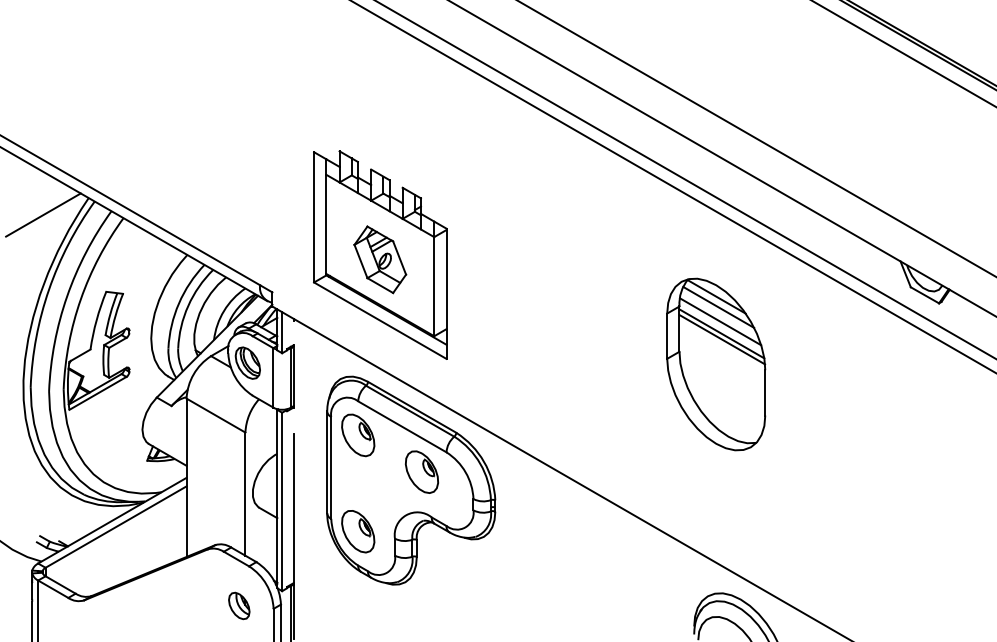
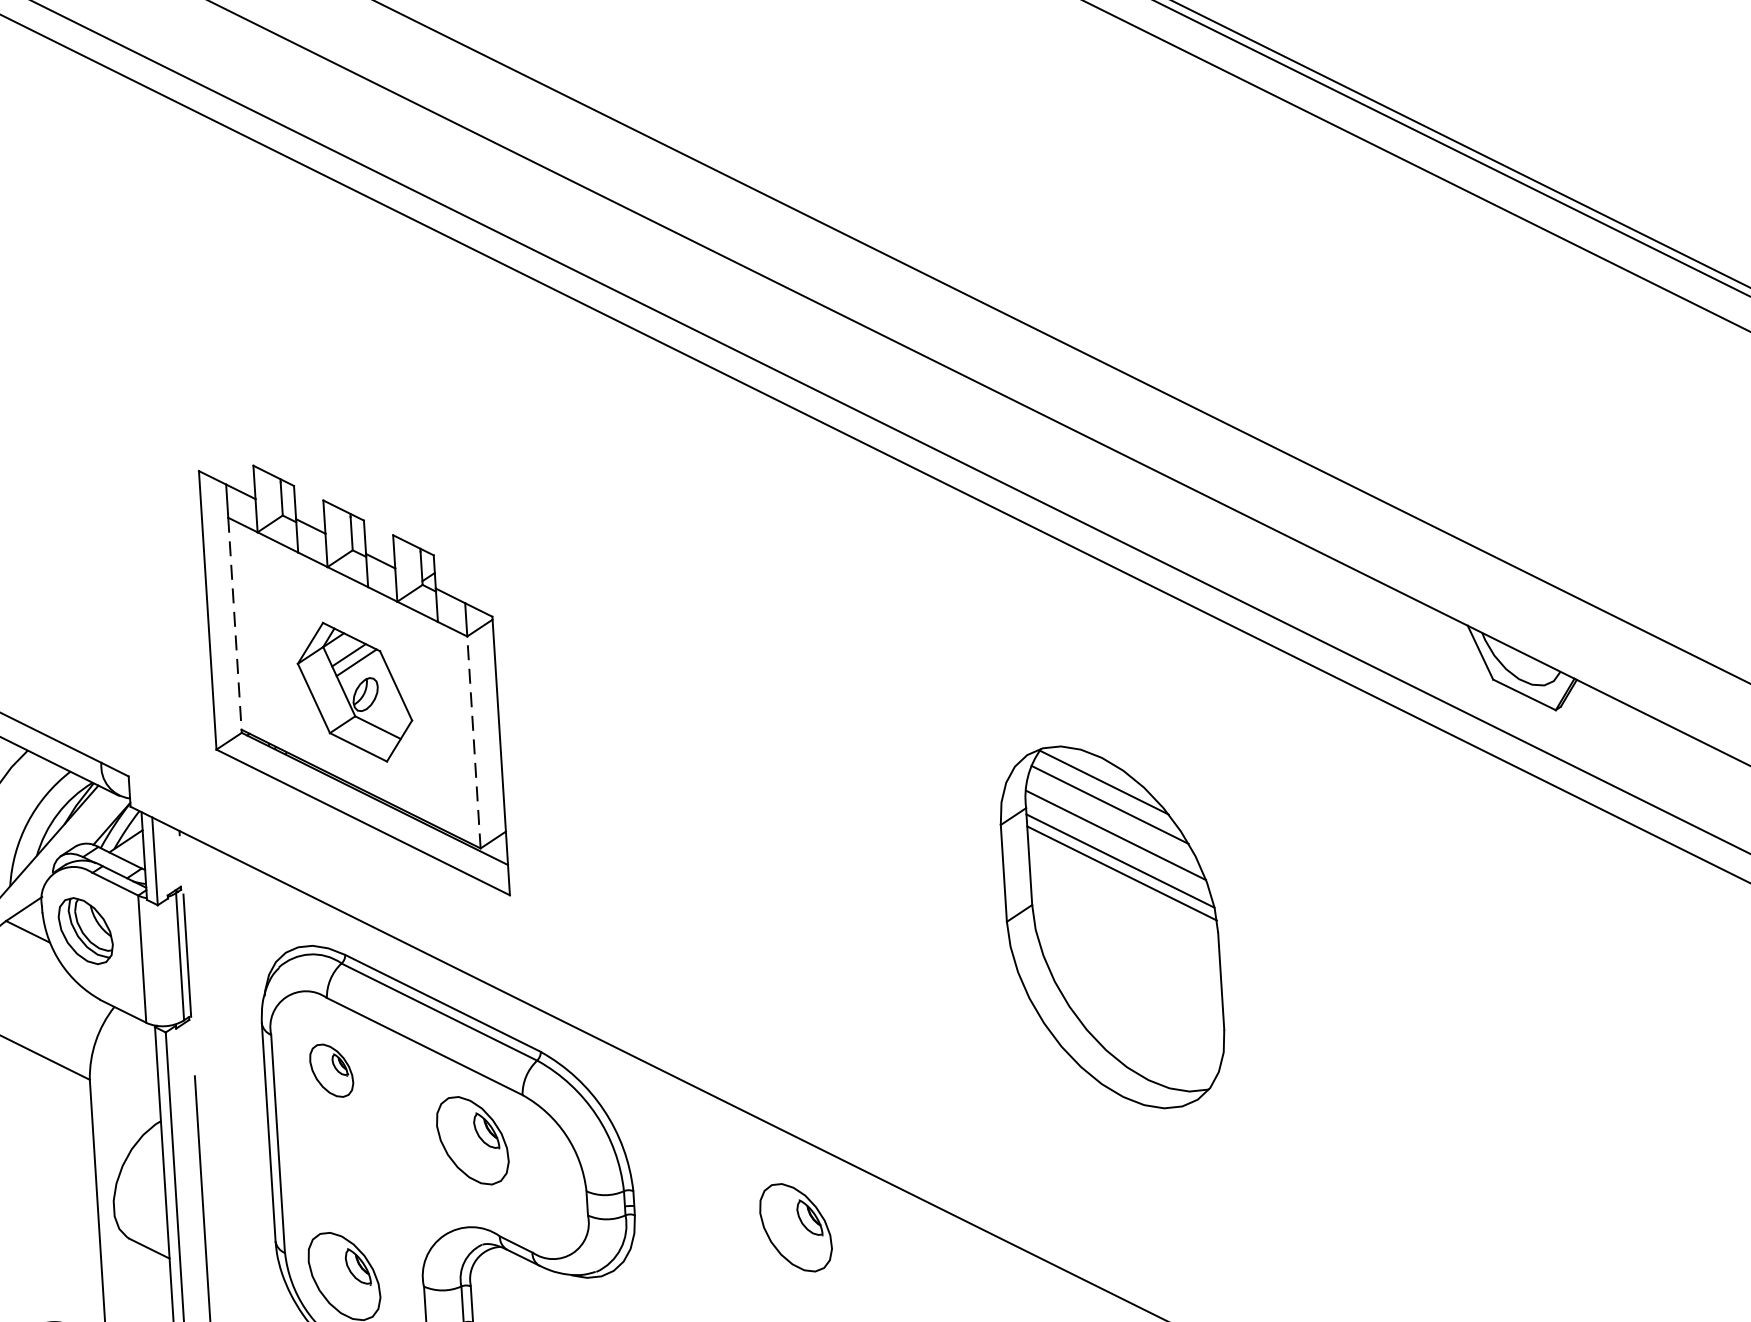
line: (326, 224) -> (235, 623), solid -> dashed
line: (434, 286) -> (474, 742), solid -> dashed
part: (716, 364) -> (1113, 927), moved
part: (358, 435) -> (332, 1070), size x0.6
part: (569, 521) -> (794, 1226), added

